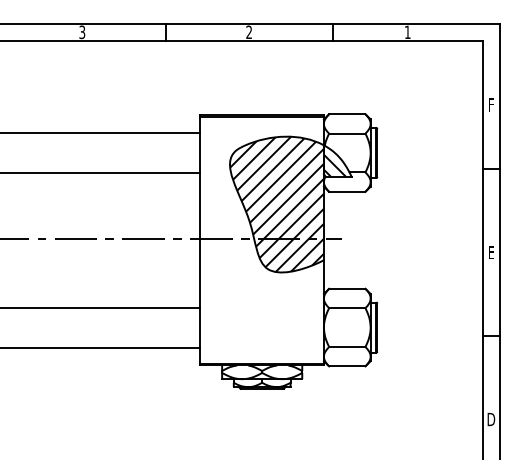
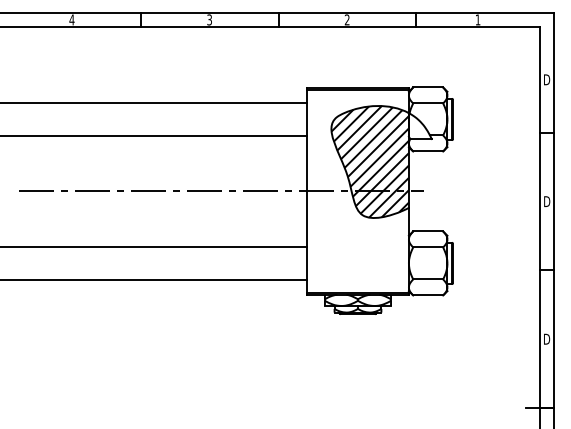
text: (491, 104) -> (547, 79), F -> D
hatch: (334, 165) -> (417, 129), removed
text: (491, 252) -> (547, 201), E -> D

